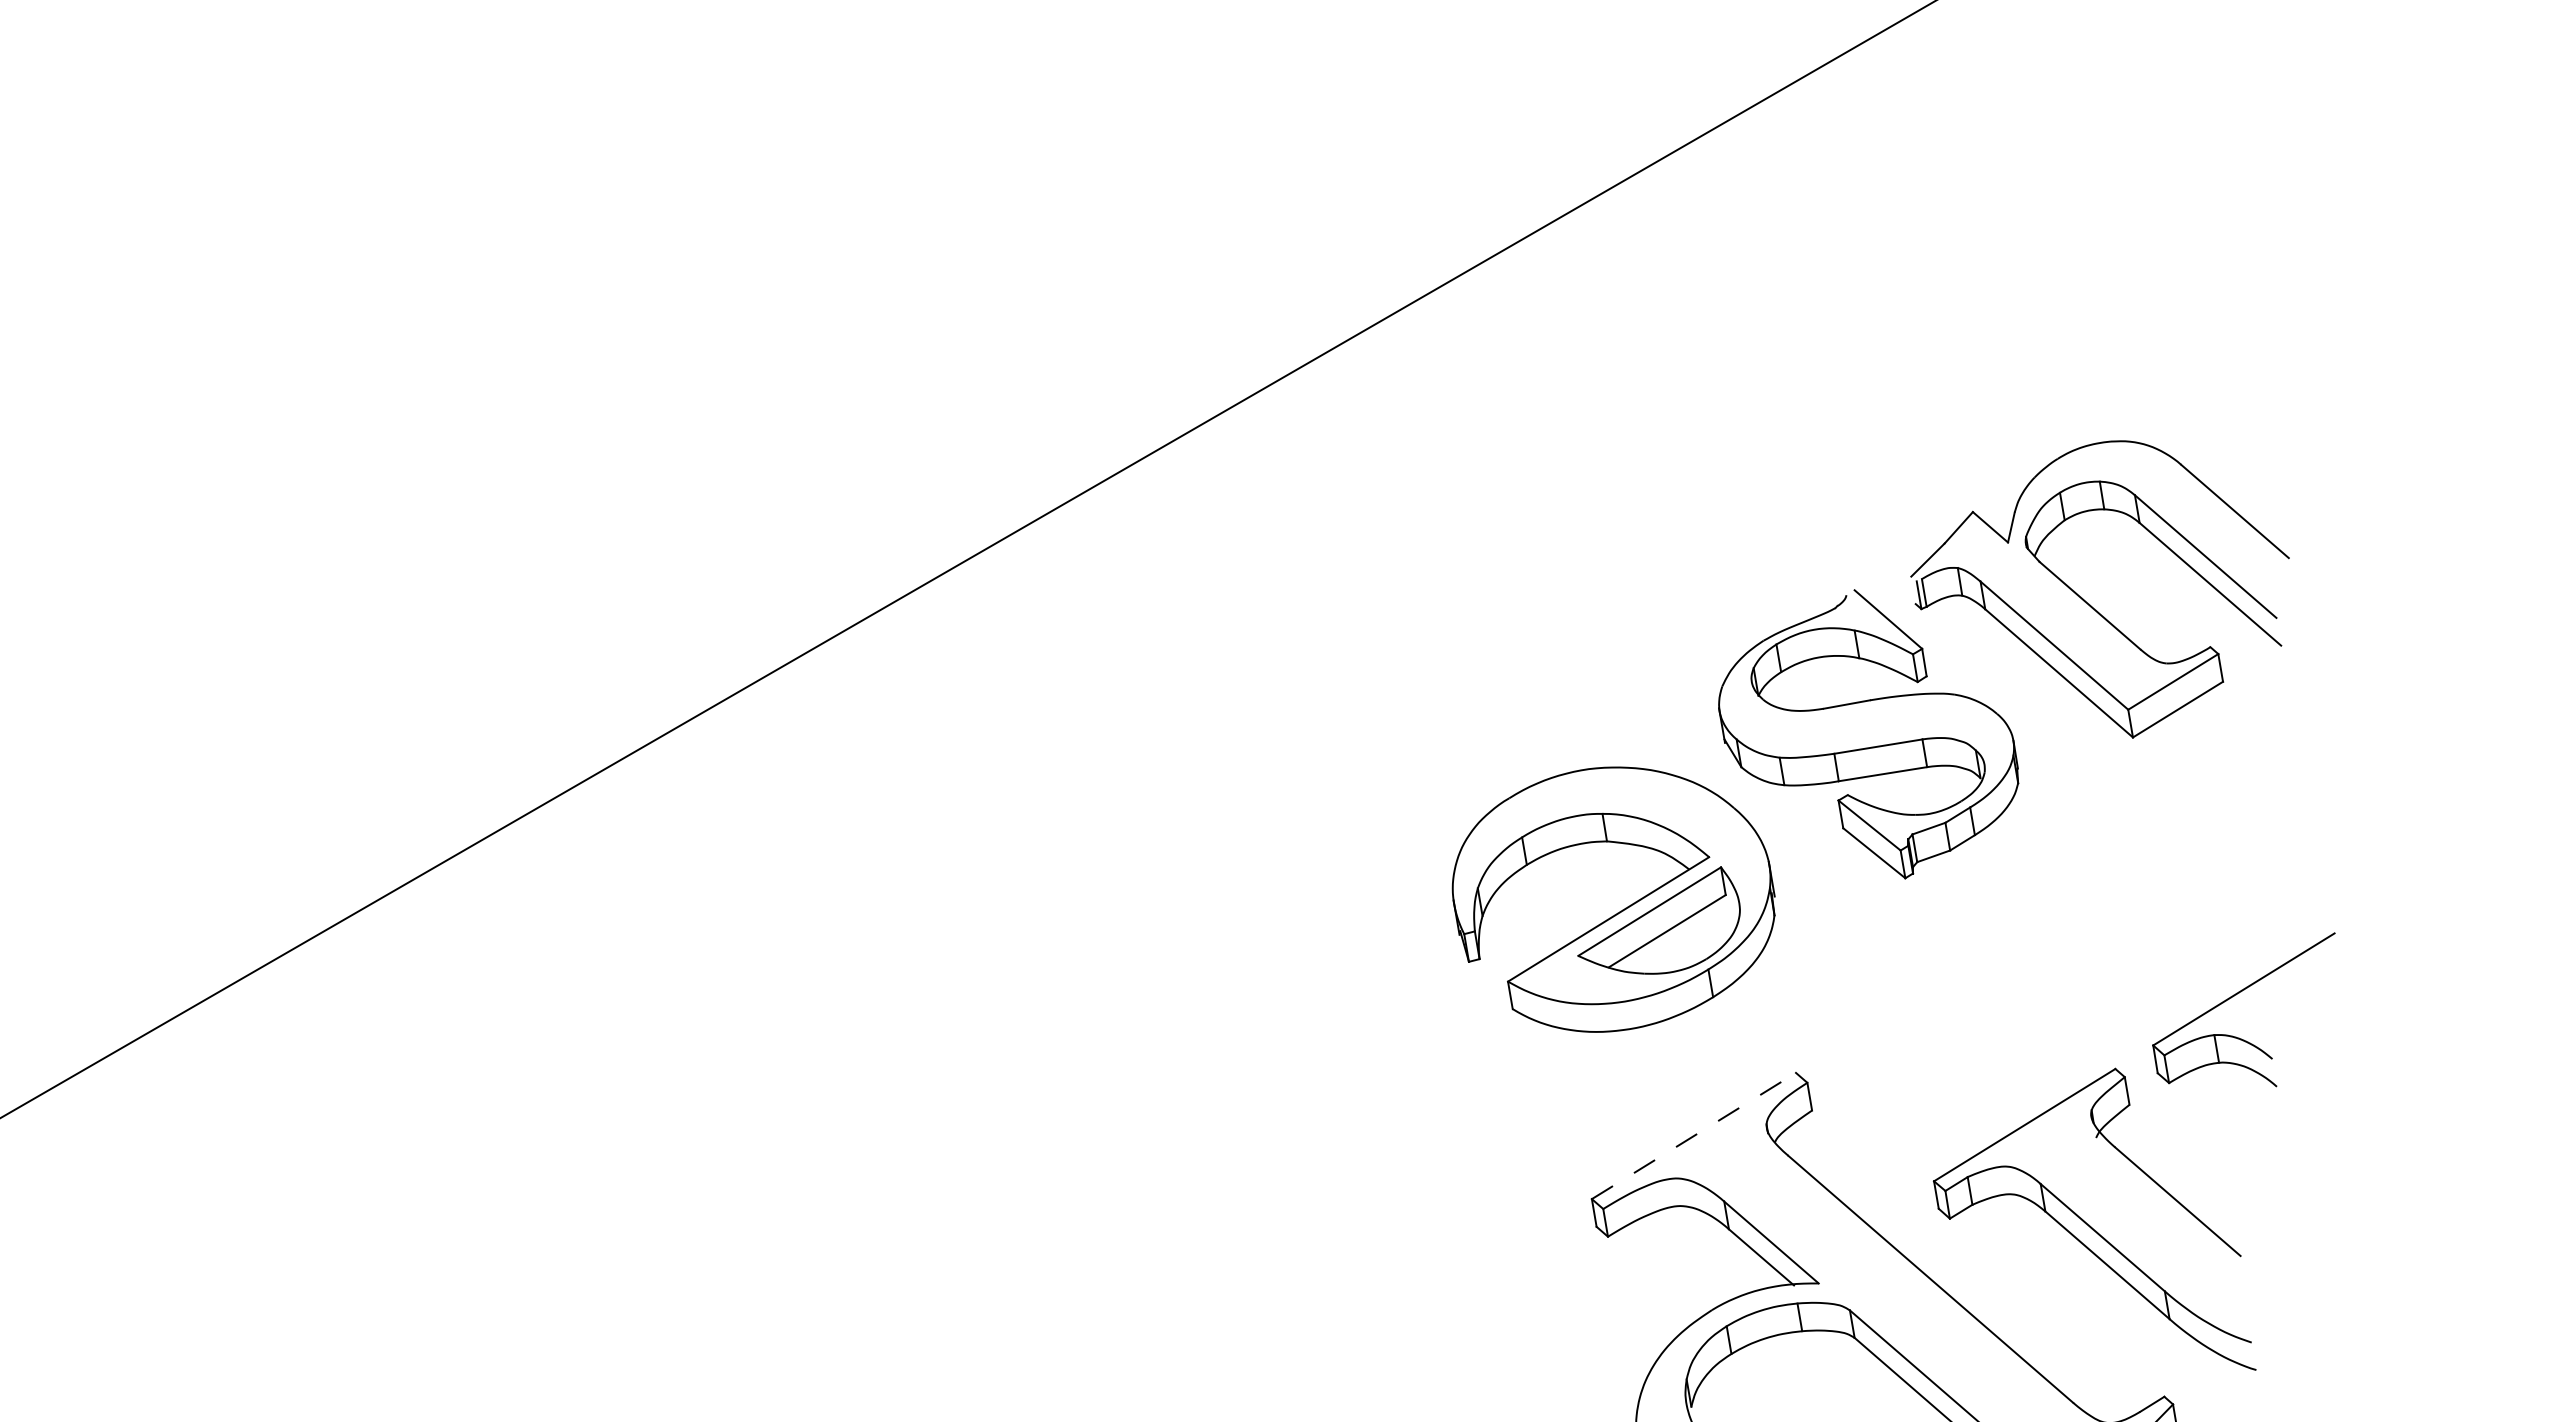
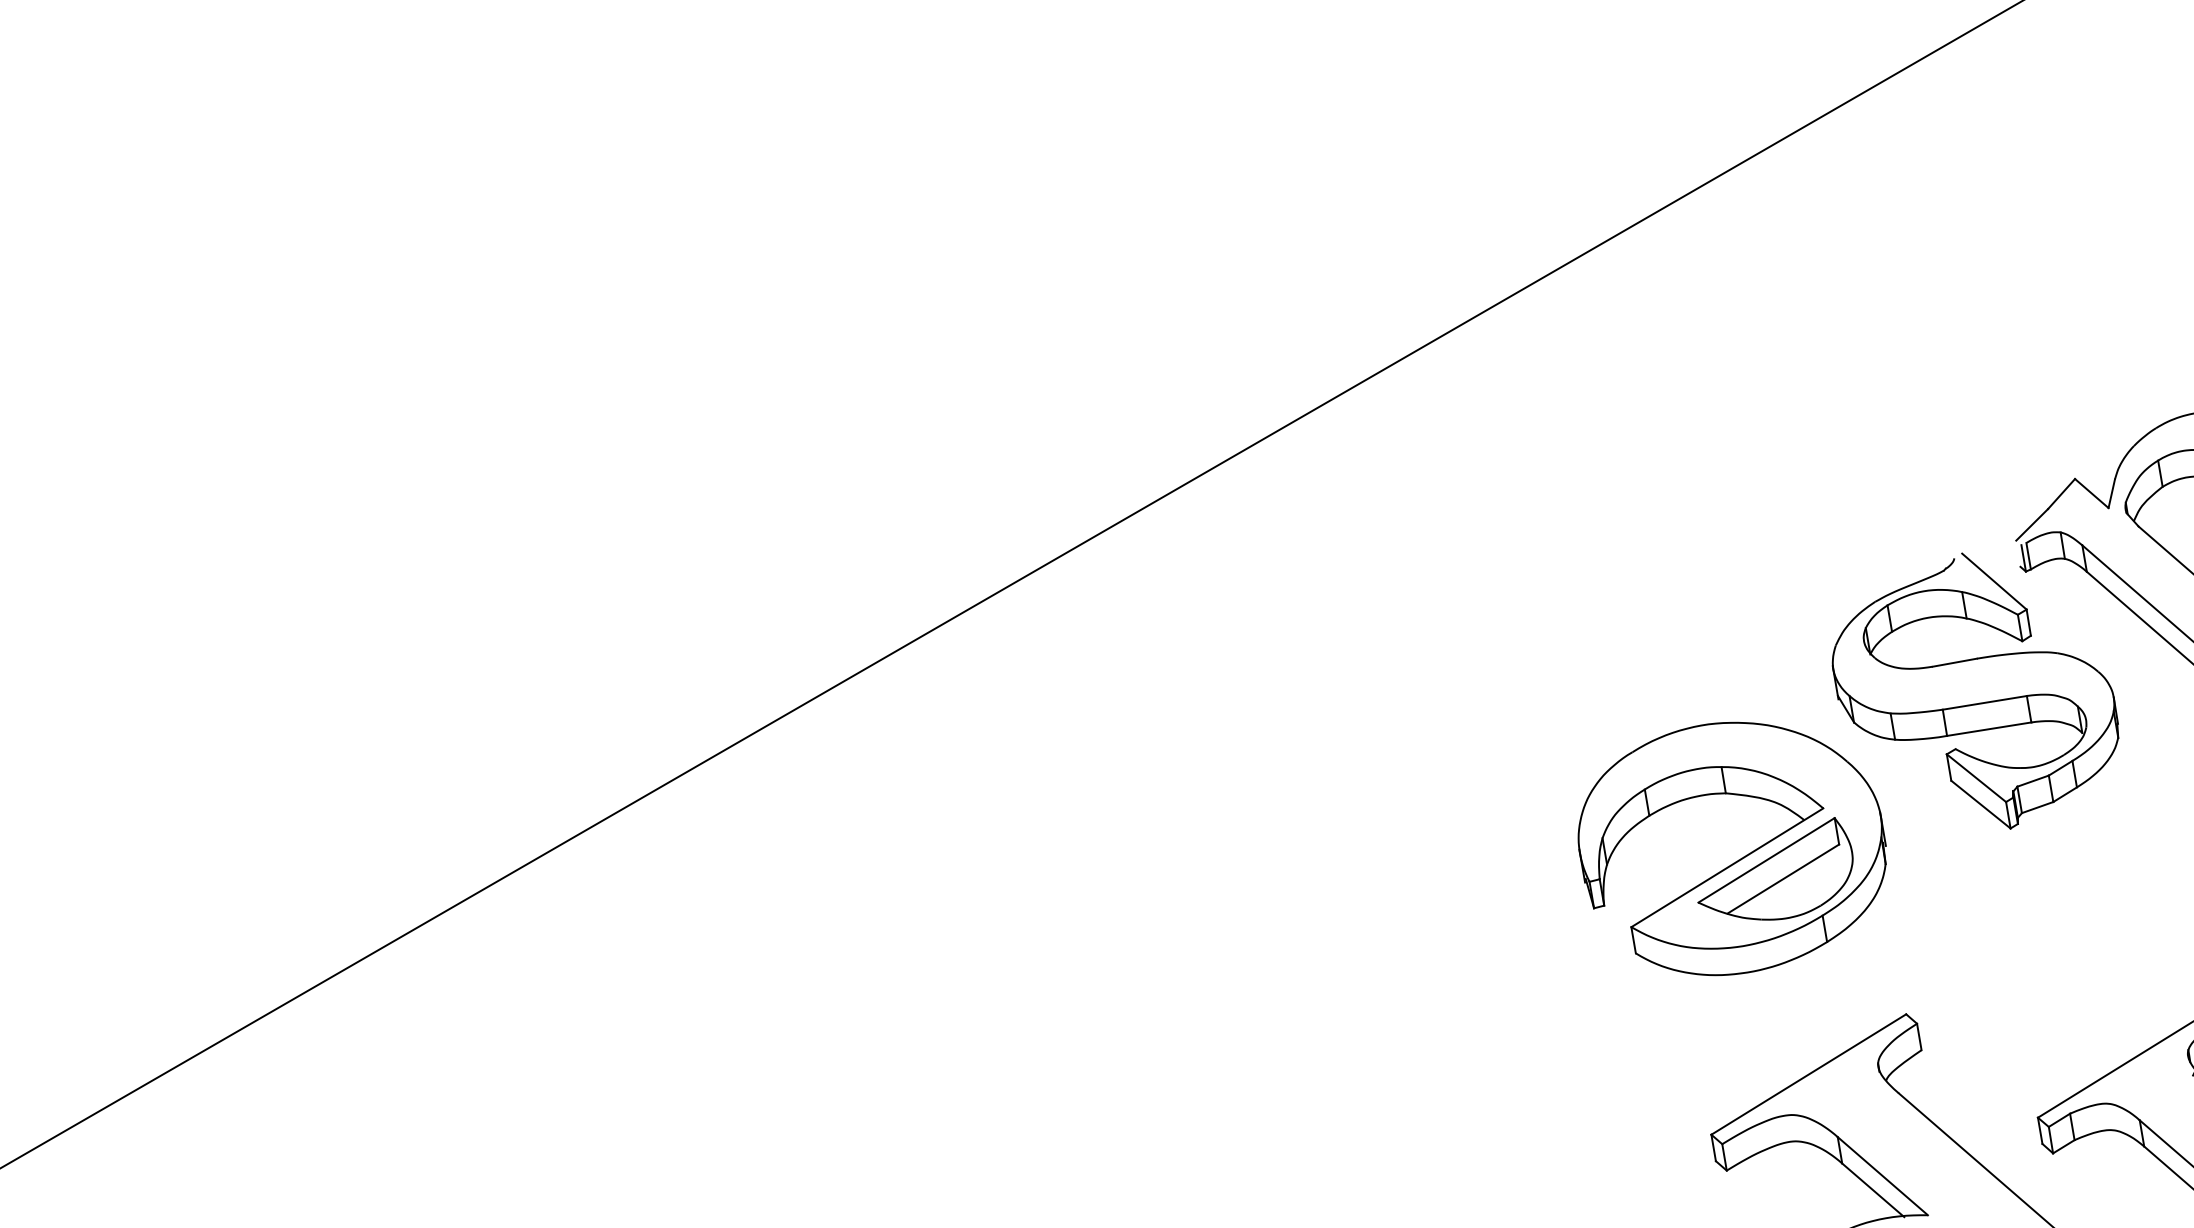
line: (1693, 1136) -> (1808, 1074), dashed -> solid

